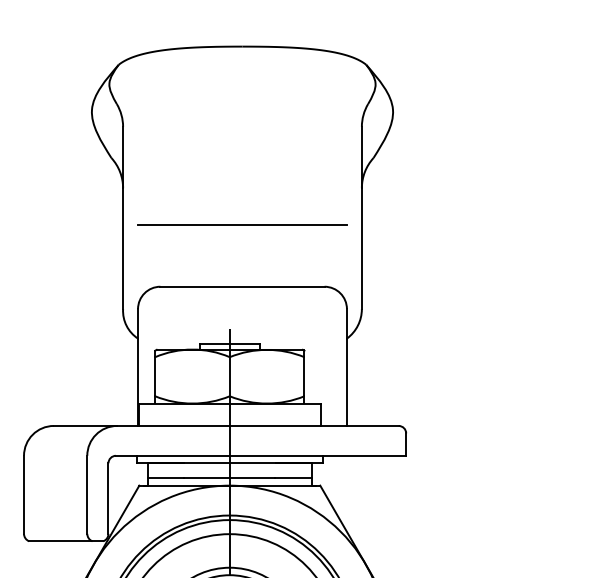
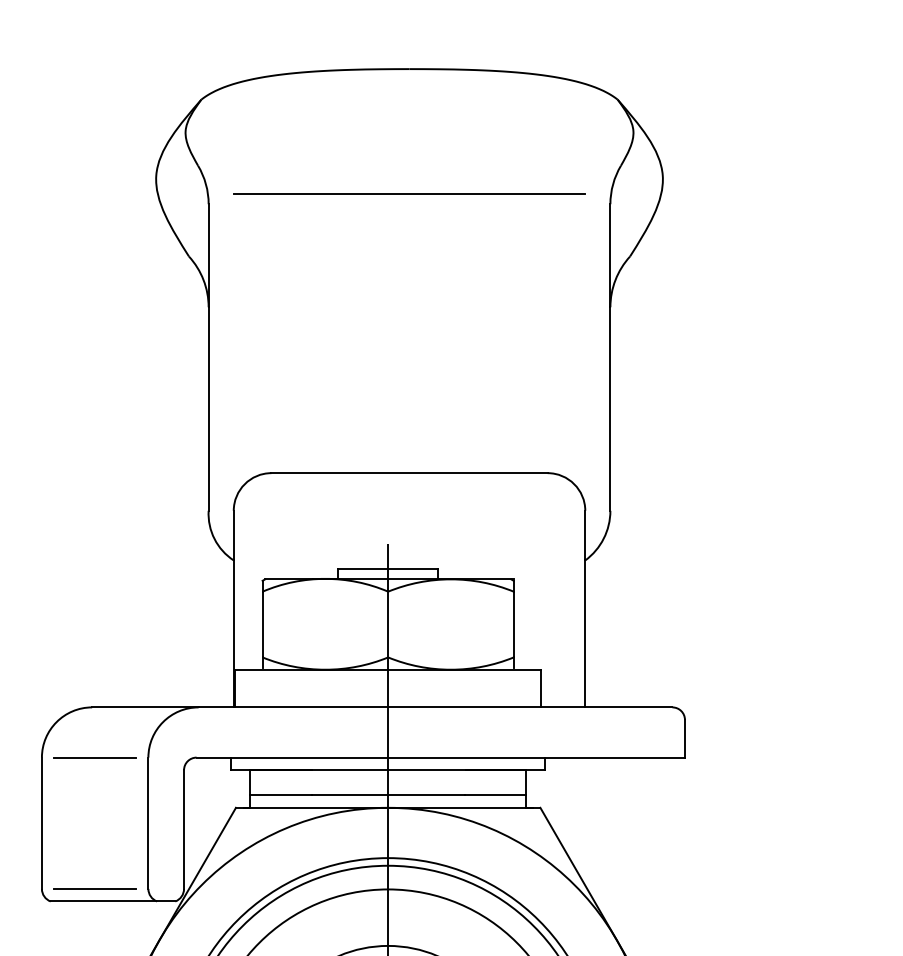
line: (242, 224) -> (409, 193), moved
line: (55, 455) -> (94, 757), added
line: (55, 533) -> (94, 888), added

